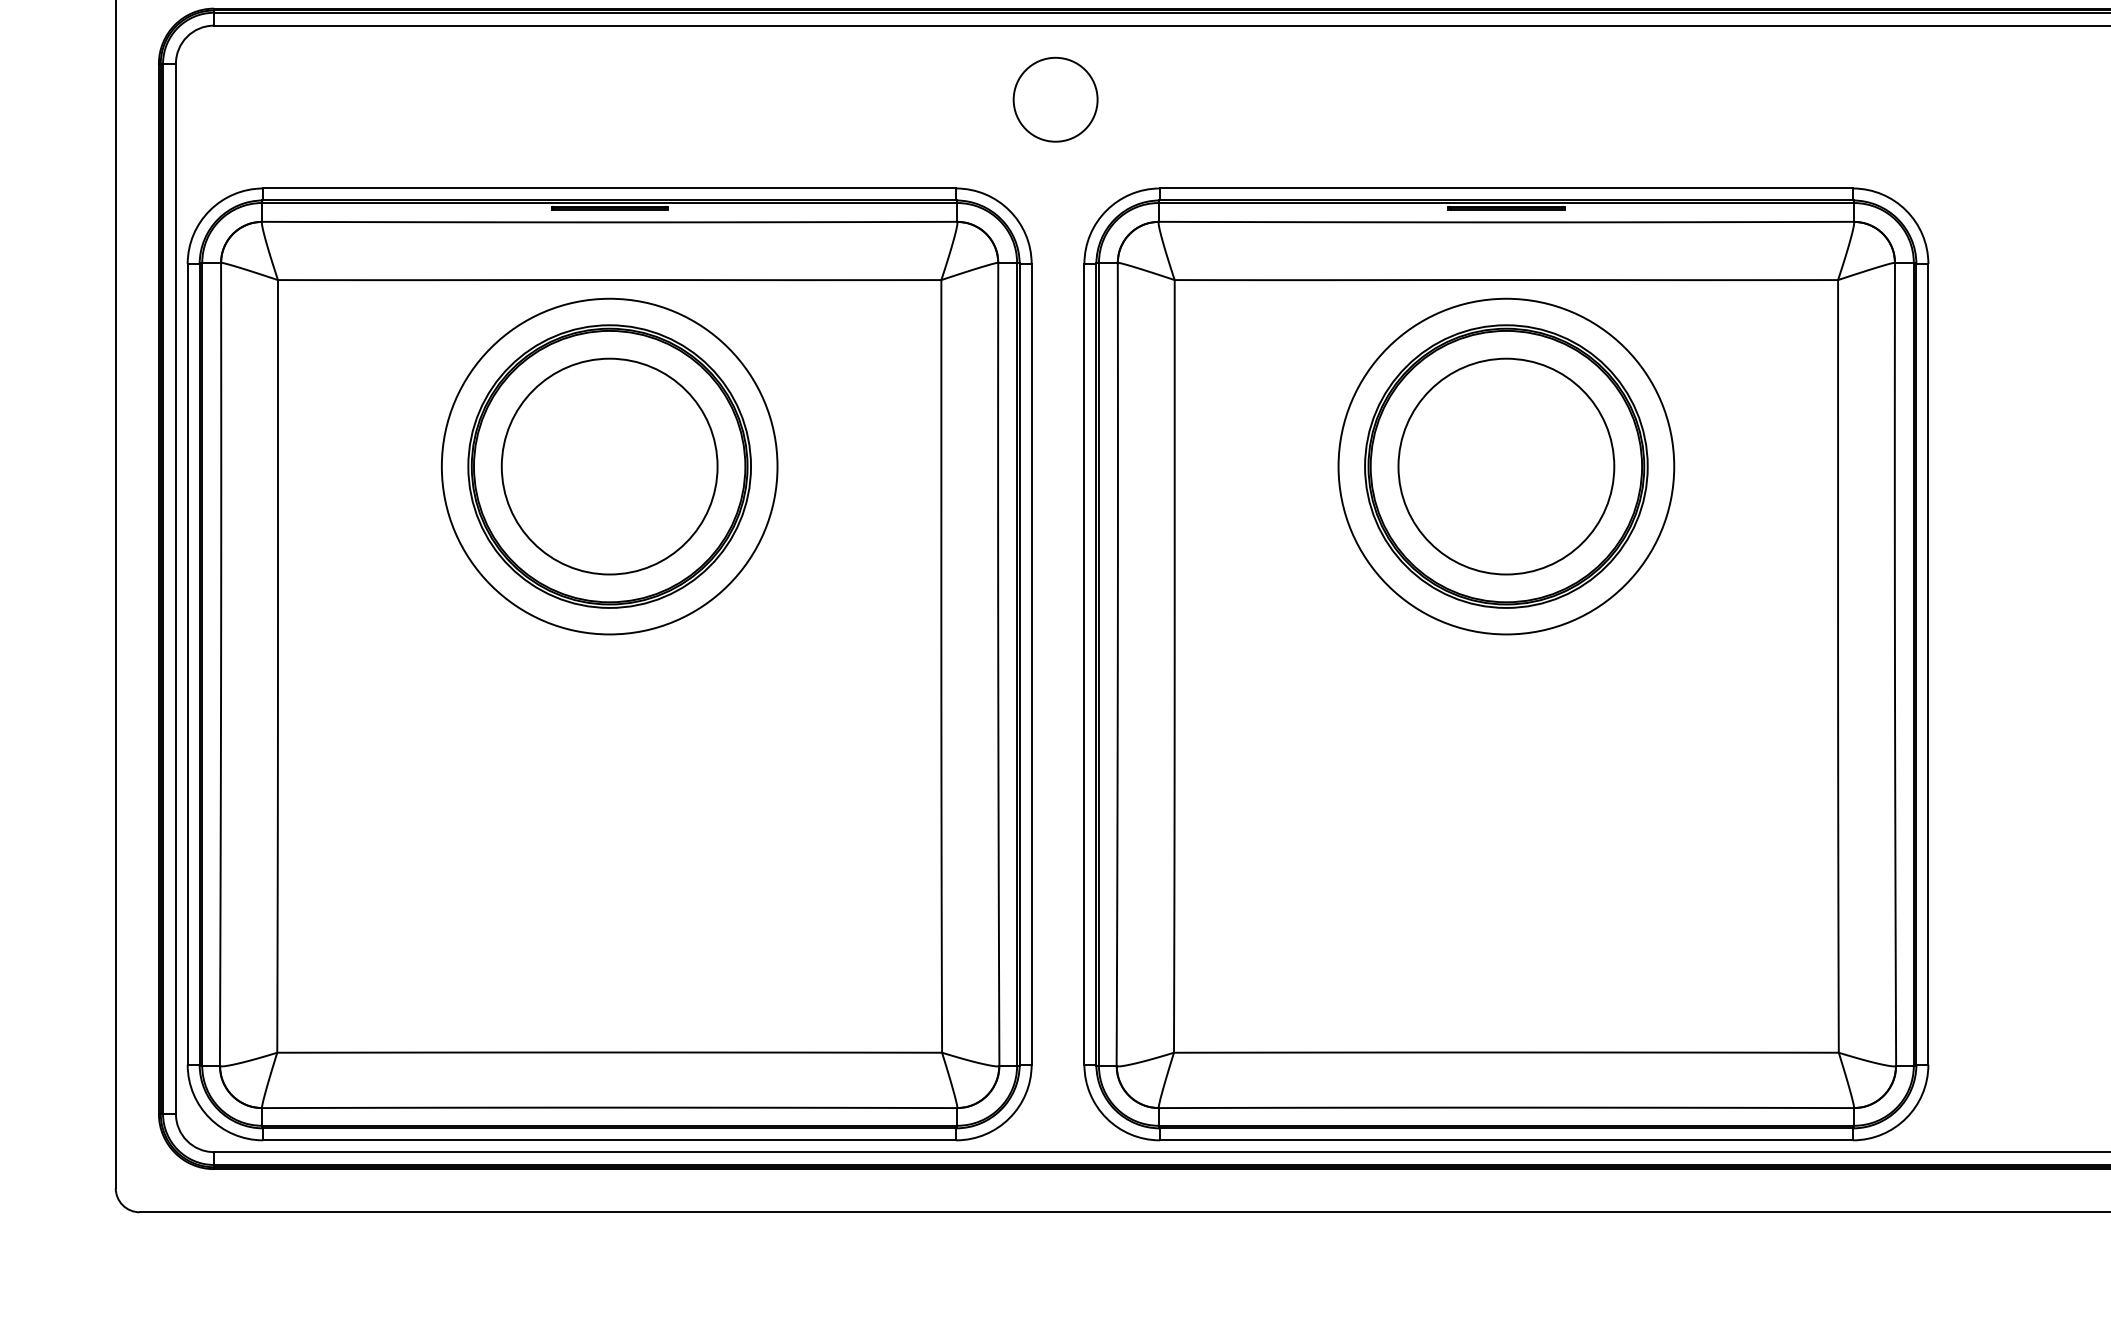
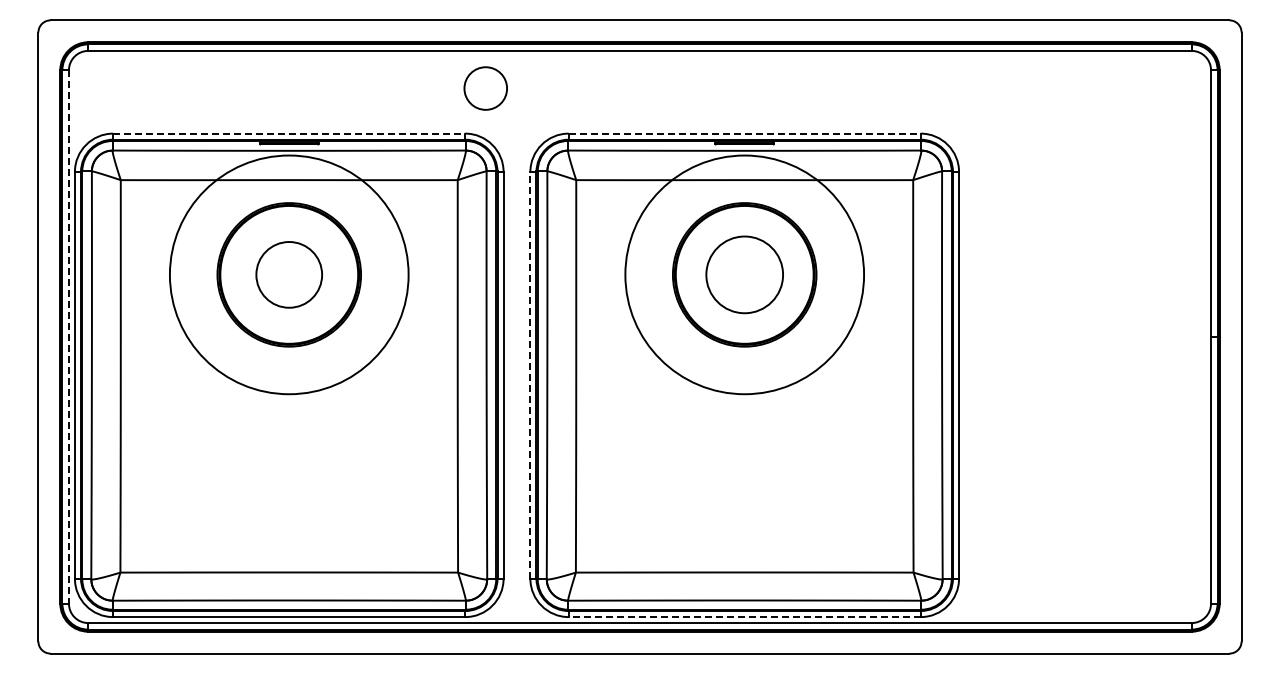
circle: (1055, 99) -> (485, 88), moved
line: (610, 188) -> (289, 133), solid -> dashed
line: (1505, 188) -> (744, 133), solid -> dashed
circle: (610, 465) -> (289, 274), size x0.6
circle: (610, 465) -> (289, 274), size x1.4
circle: (1505, 465) -> (744, 274), size x0.7
circle: (1505, 465) -> (744, 274), size x1.4
line: (175, 589) -> (68, 337), solid -> dashed
line: (1084, 662) -> (530, 374), solid -> dashed
line: (1505, 1141) -> (744, 617), solid -> dashed

